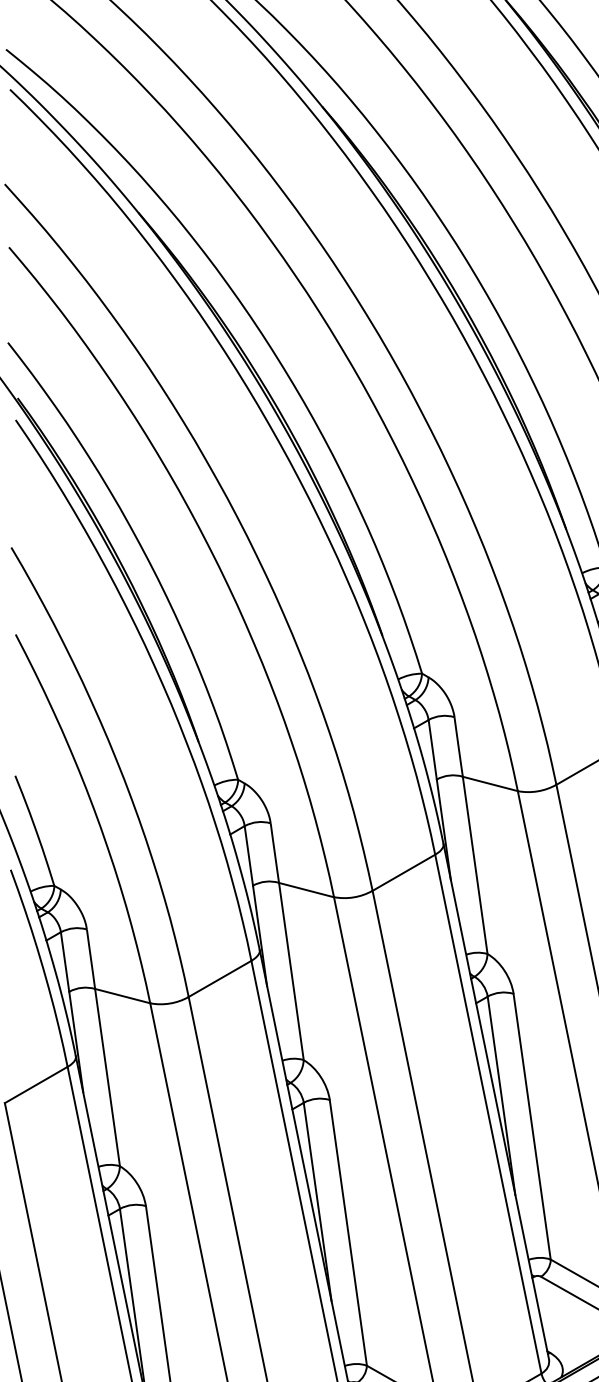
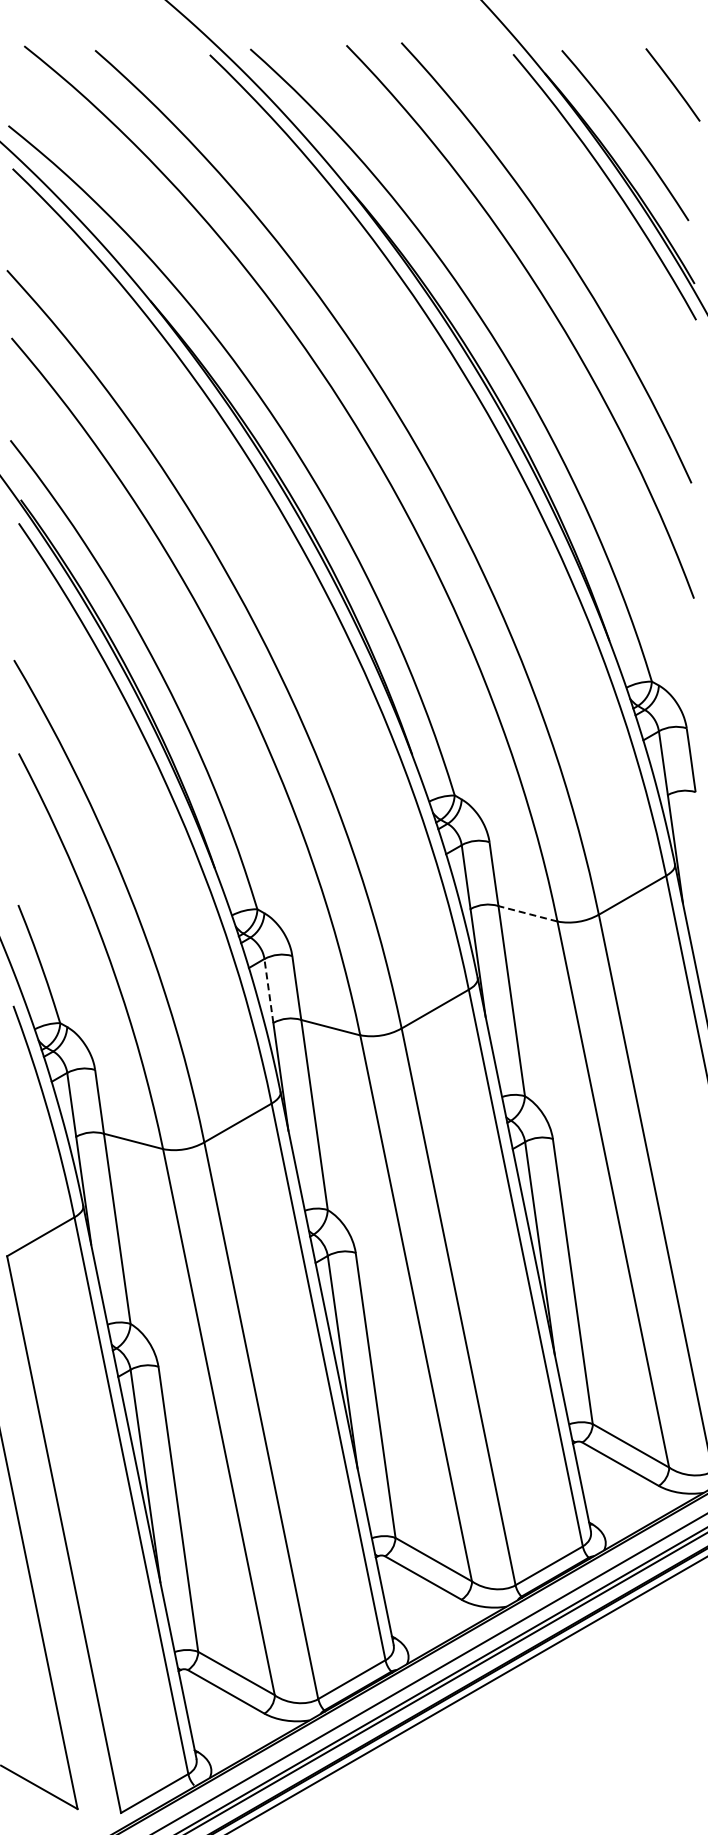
line: (489, 783) -> (527, 913), solid -> dashed
line: (248, 855) -> (268, 990), solid -> dashed

